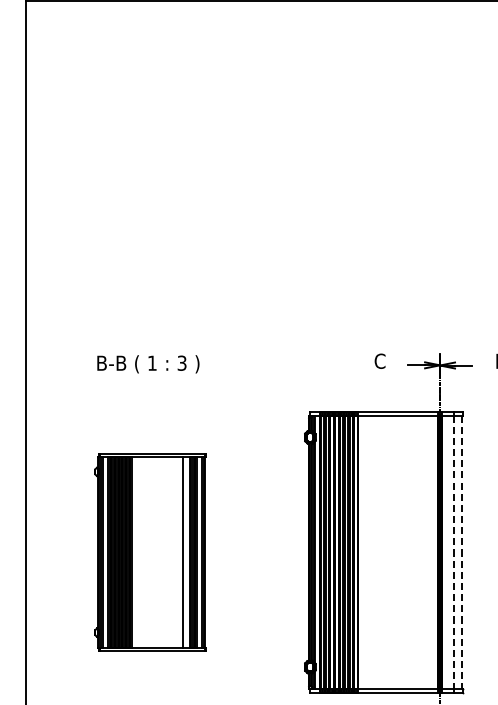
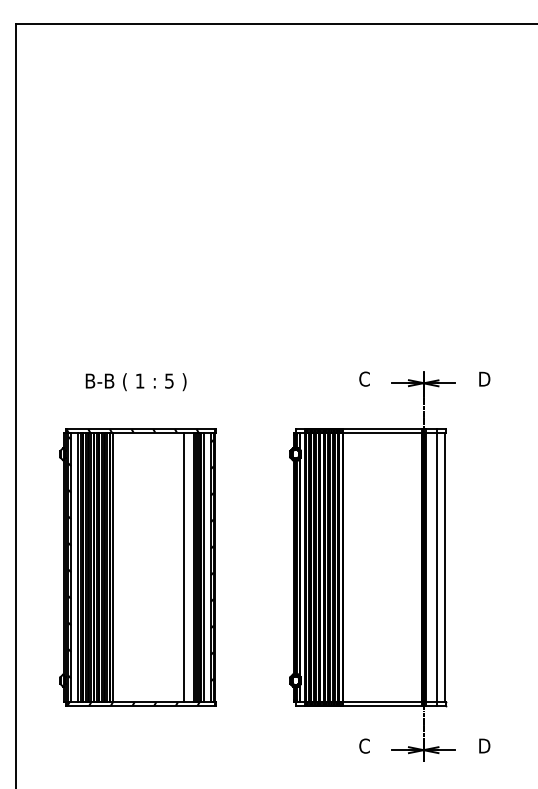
text: (182, 362) -> (169, 380), 3 -> 5
part: (149, 552) -> (137, 567), size x1.43
line: (454, 552) -> (437, 567), dashed -> solid
line: (461, 552) -> (444, 567), dashed -> solid

